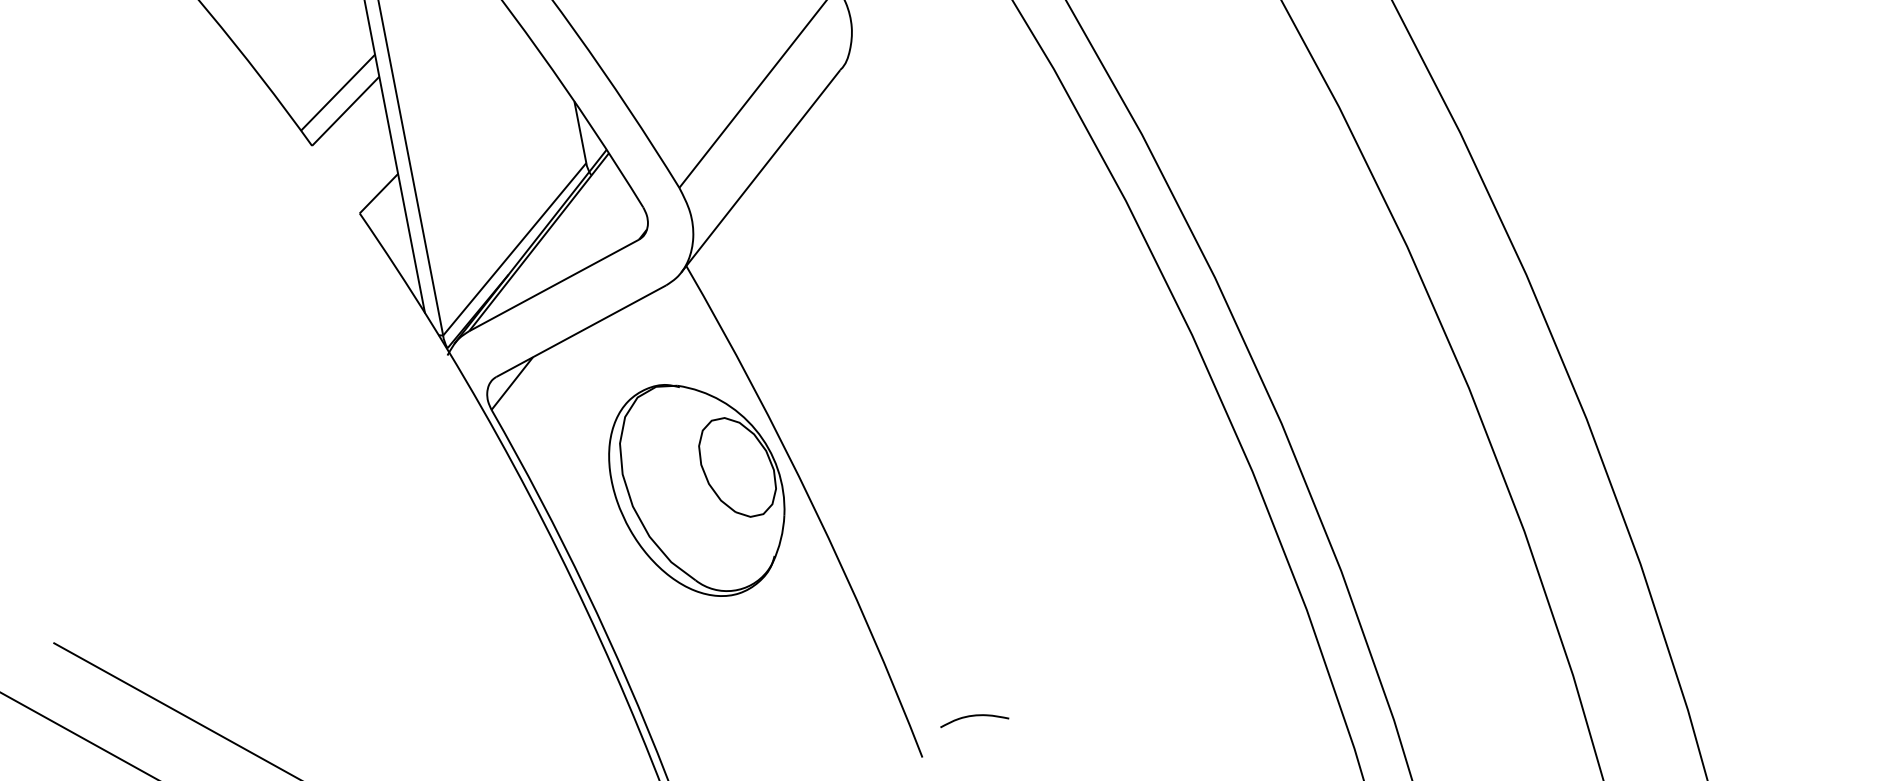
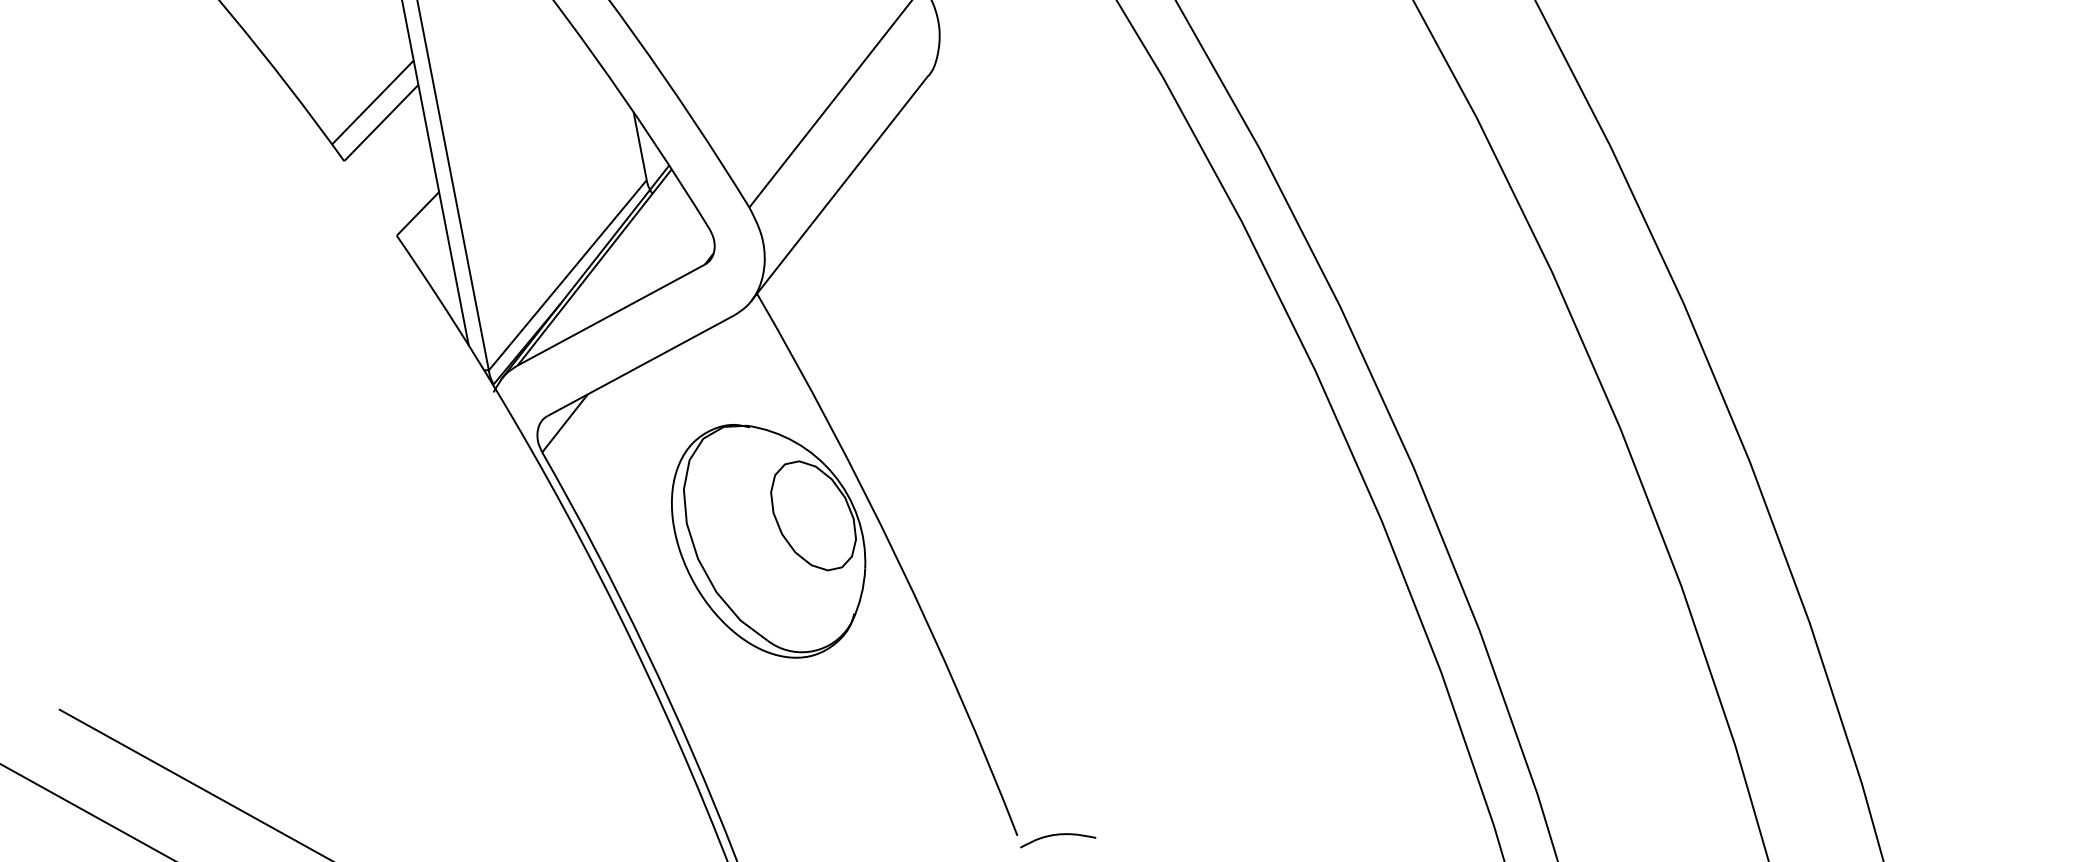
part: (975, 720) -> (1058, 840), moved

